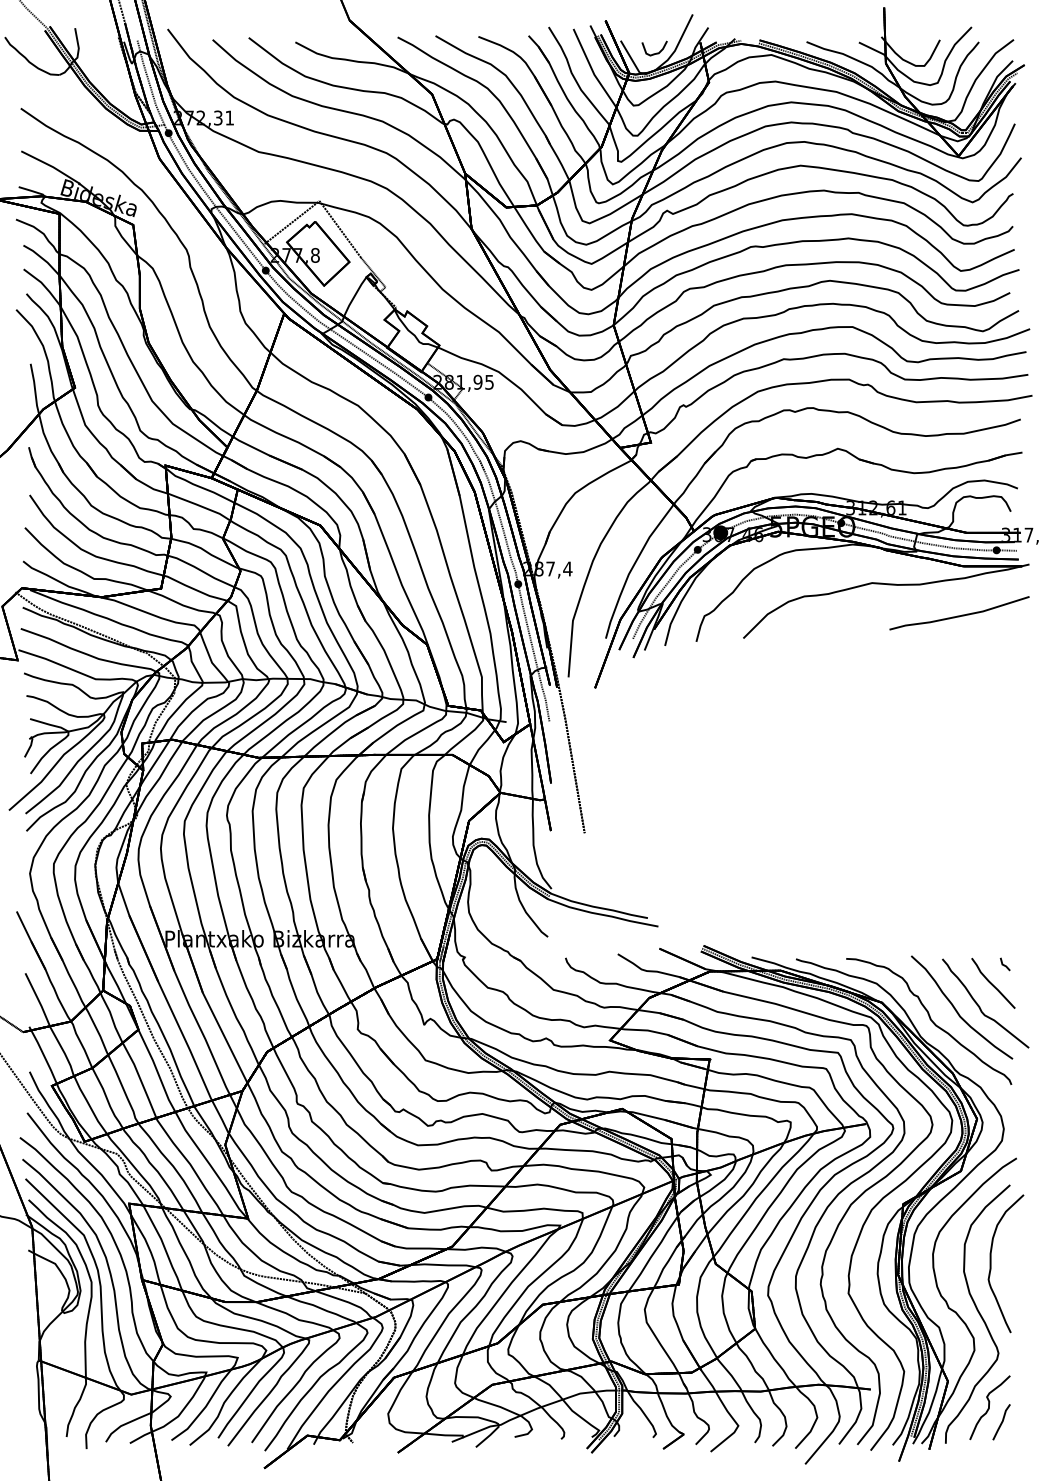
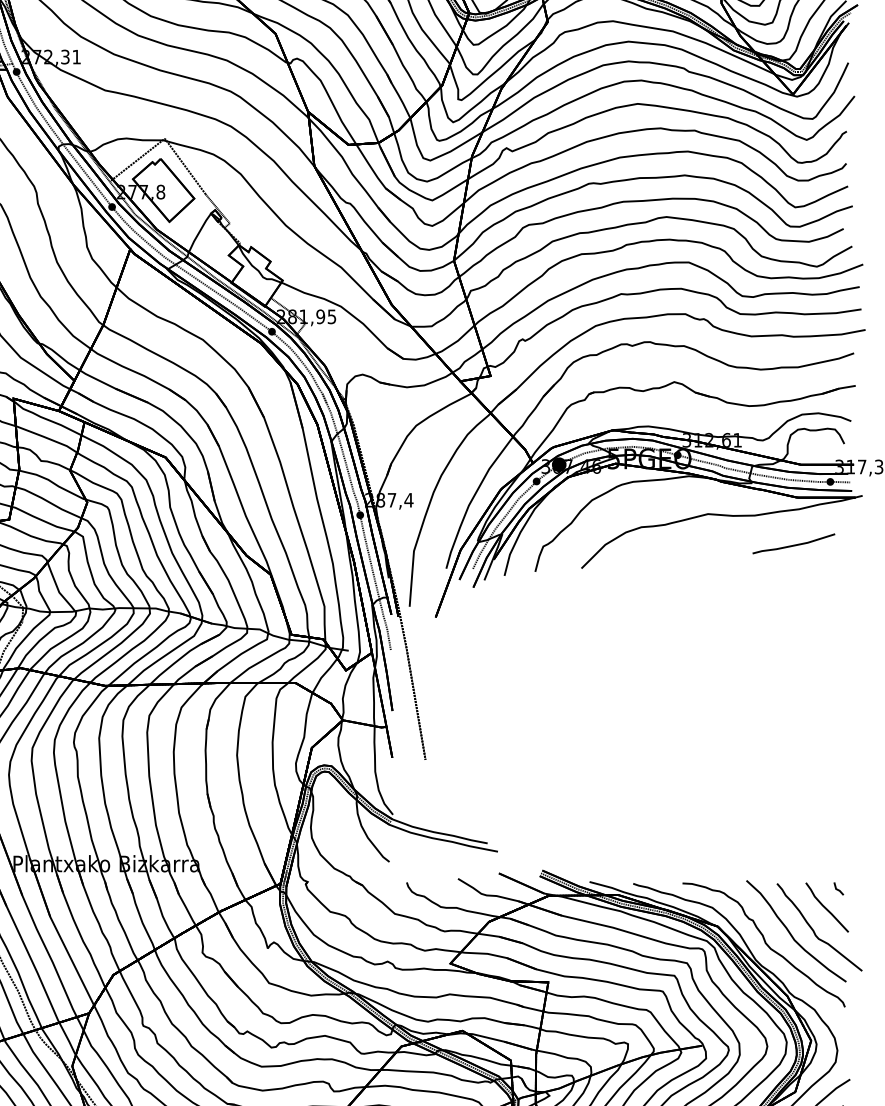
part: (959, 613) -> (793, 544), size x0.6

